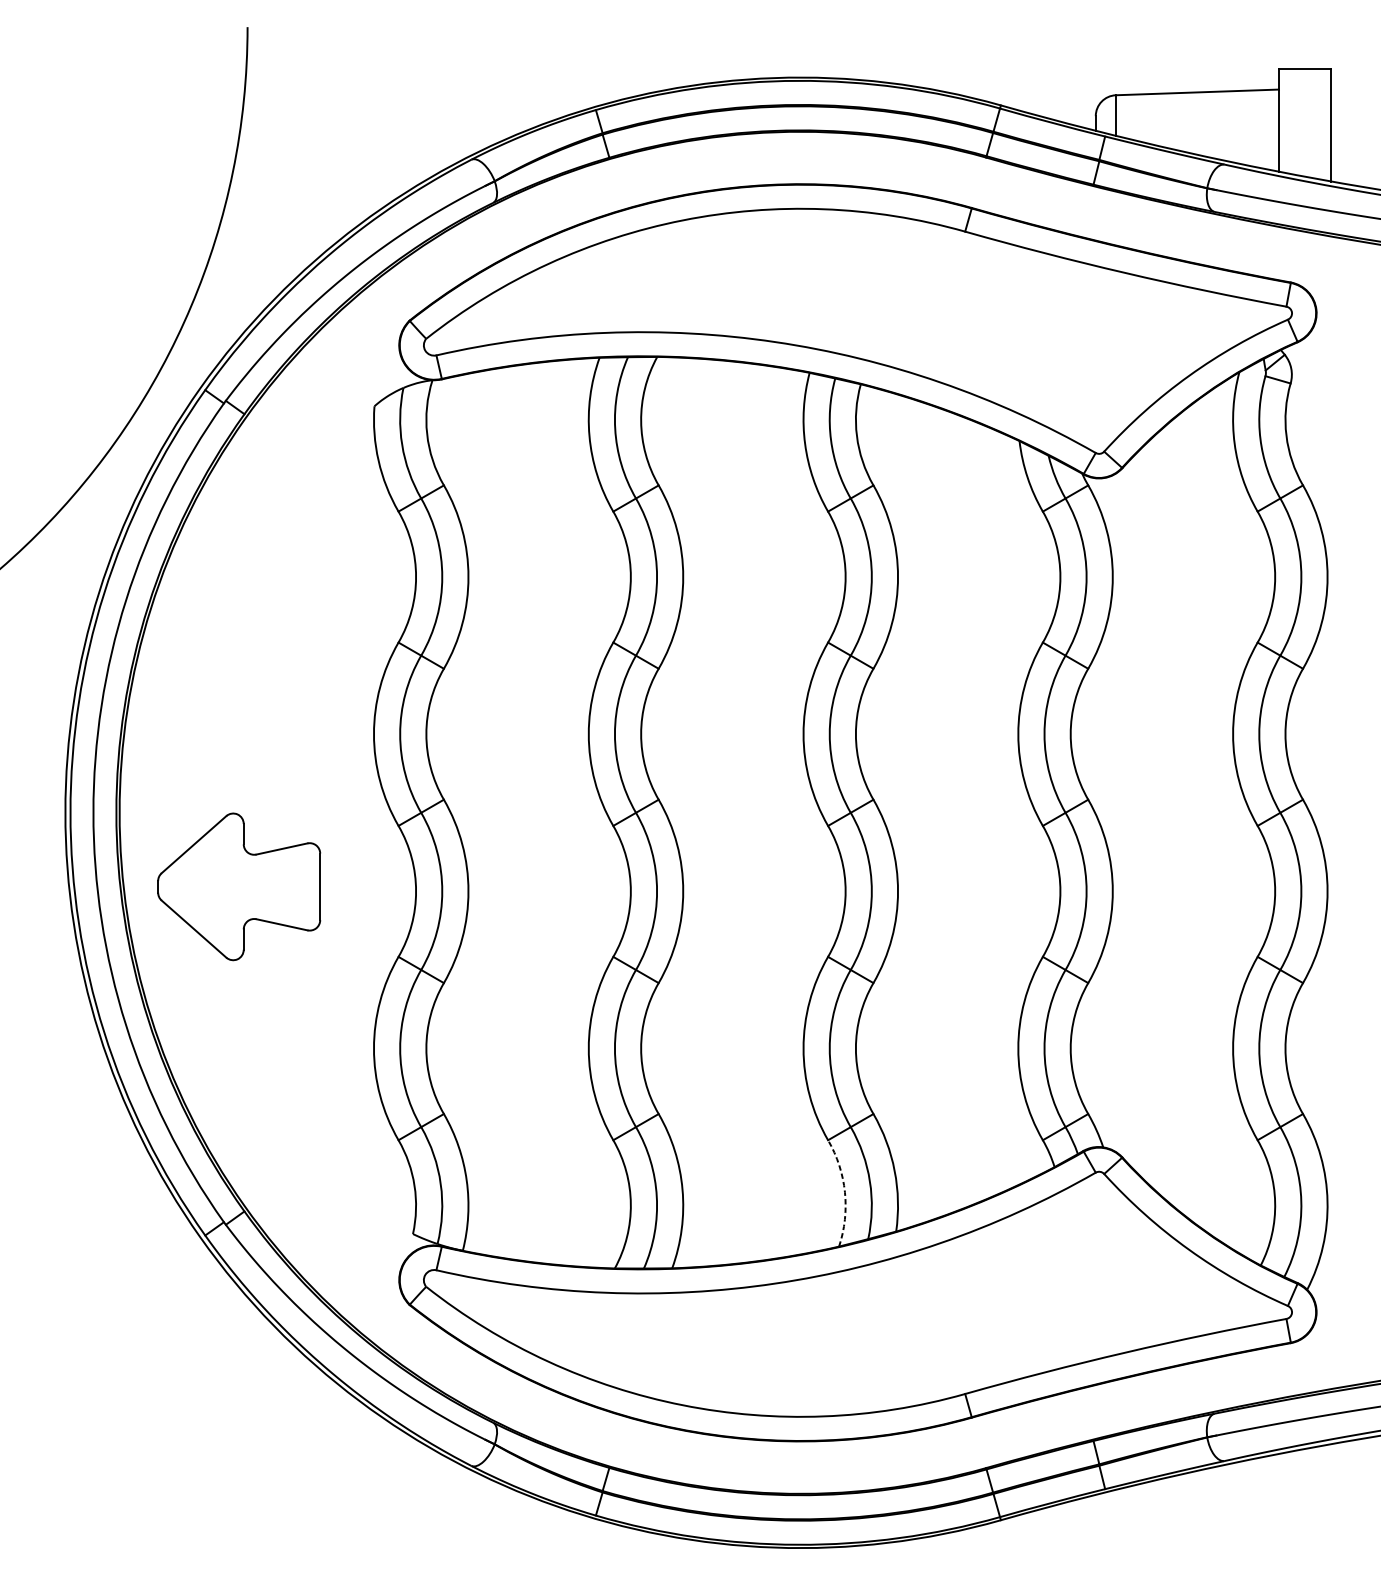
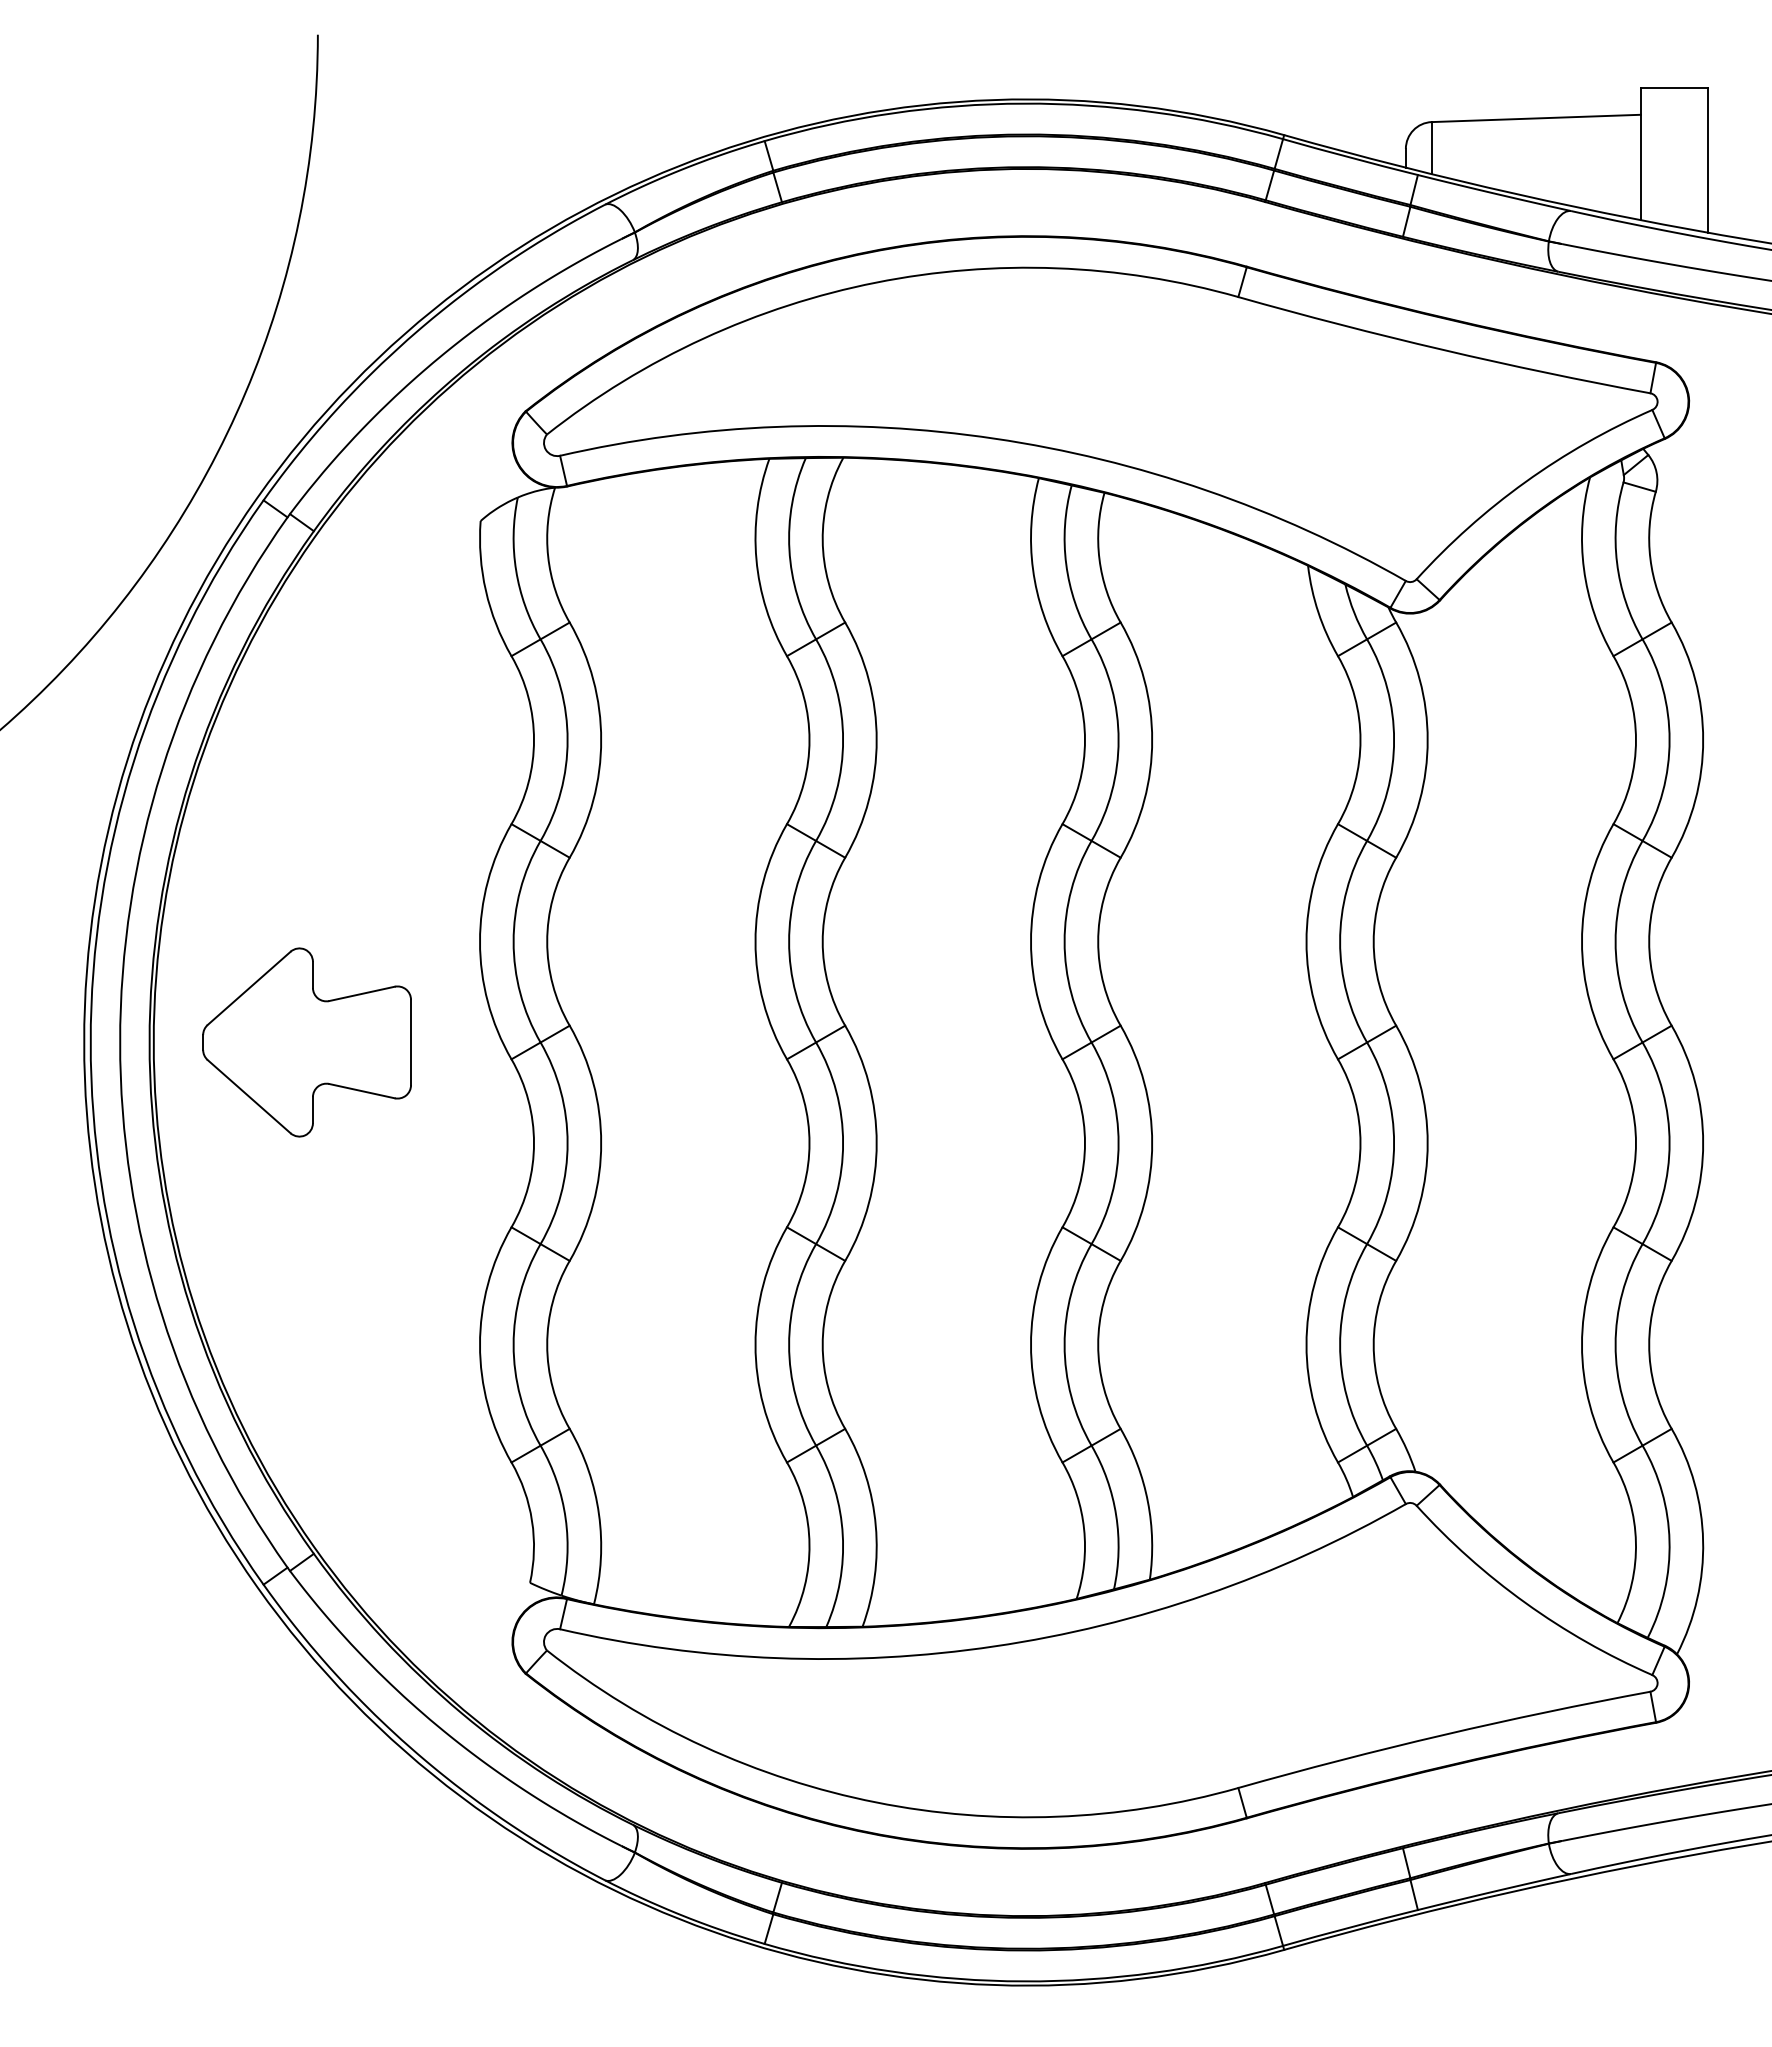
part: (238, 886) -> (306, 1042), moved
arc: (845, 1192) -> (1084, 1529), dashed -> solid

